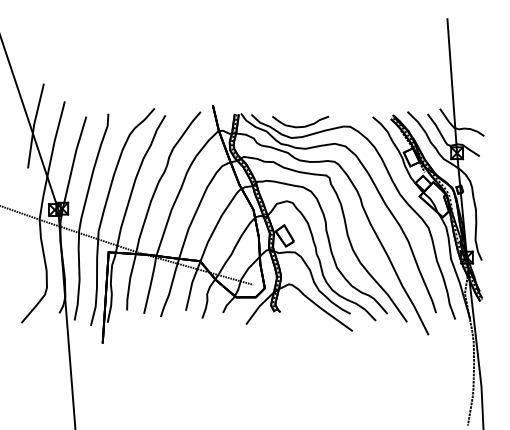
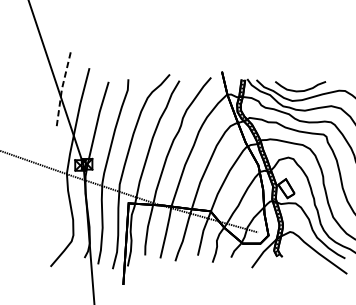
line: (34, 125) -> (62, 89), solid -> dashed

